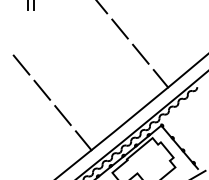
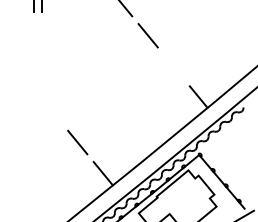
line: (140, 53) -> (173, 66), removed
line: (21, 64) -> (26, 79), removed
line: (41, 90) -> (51, 111), removed

